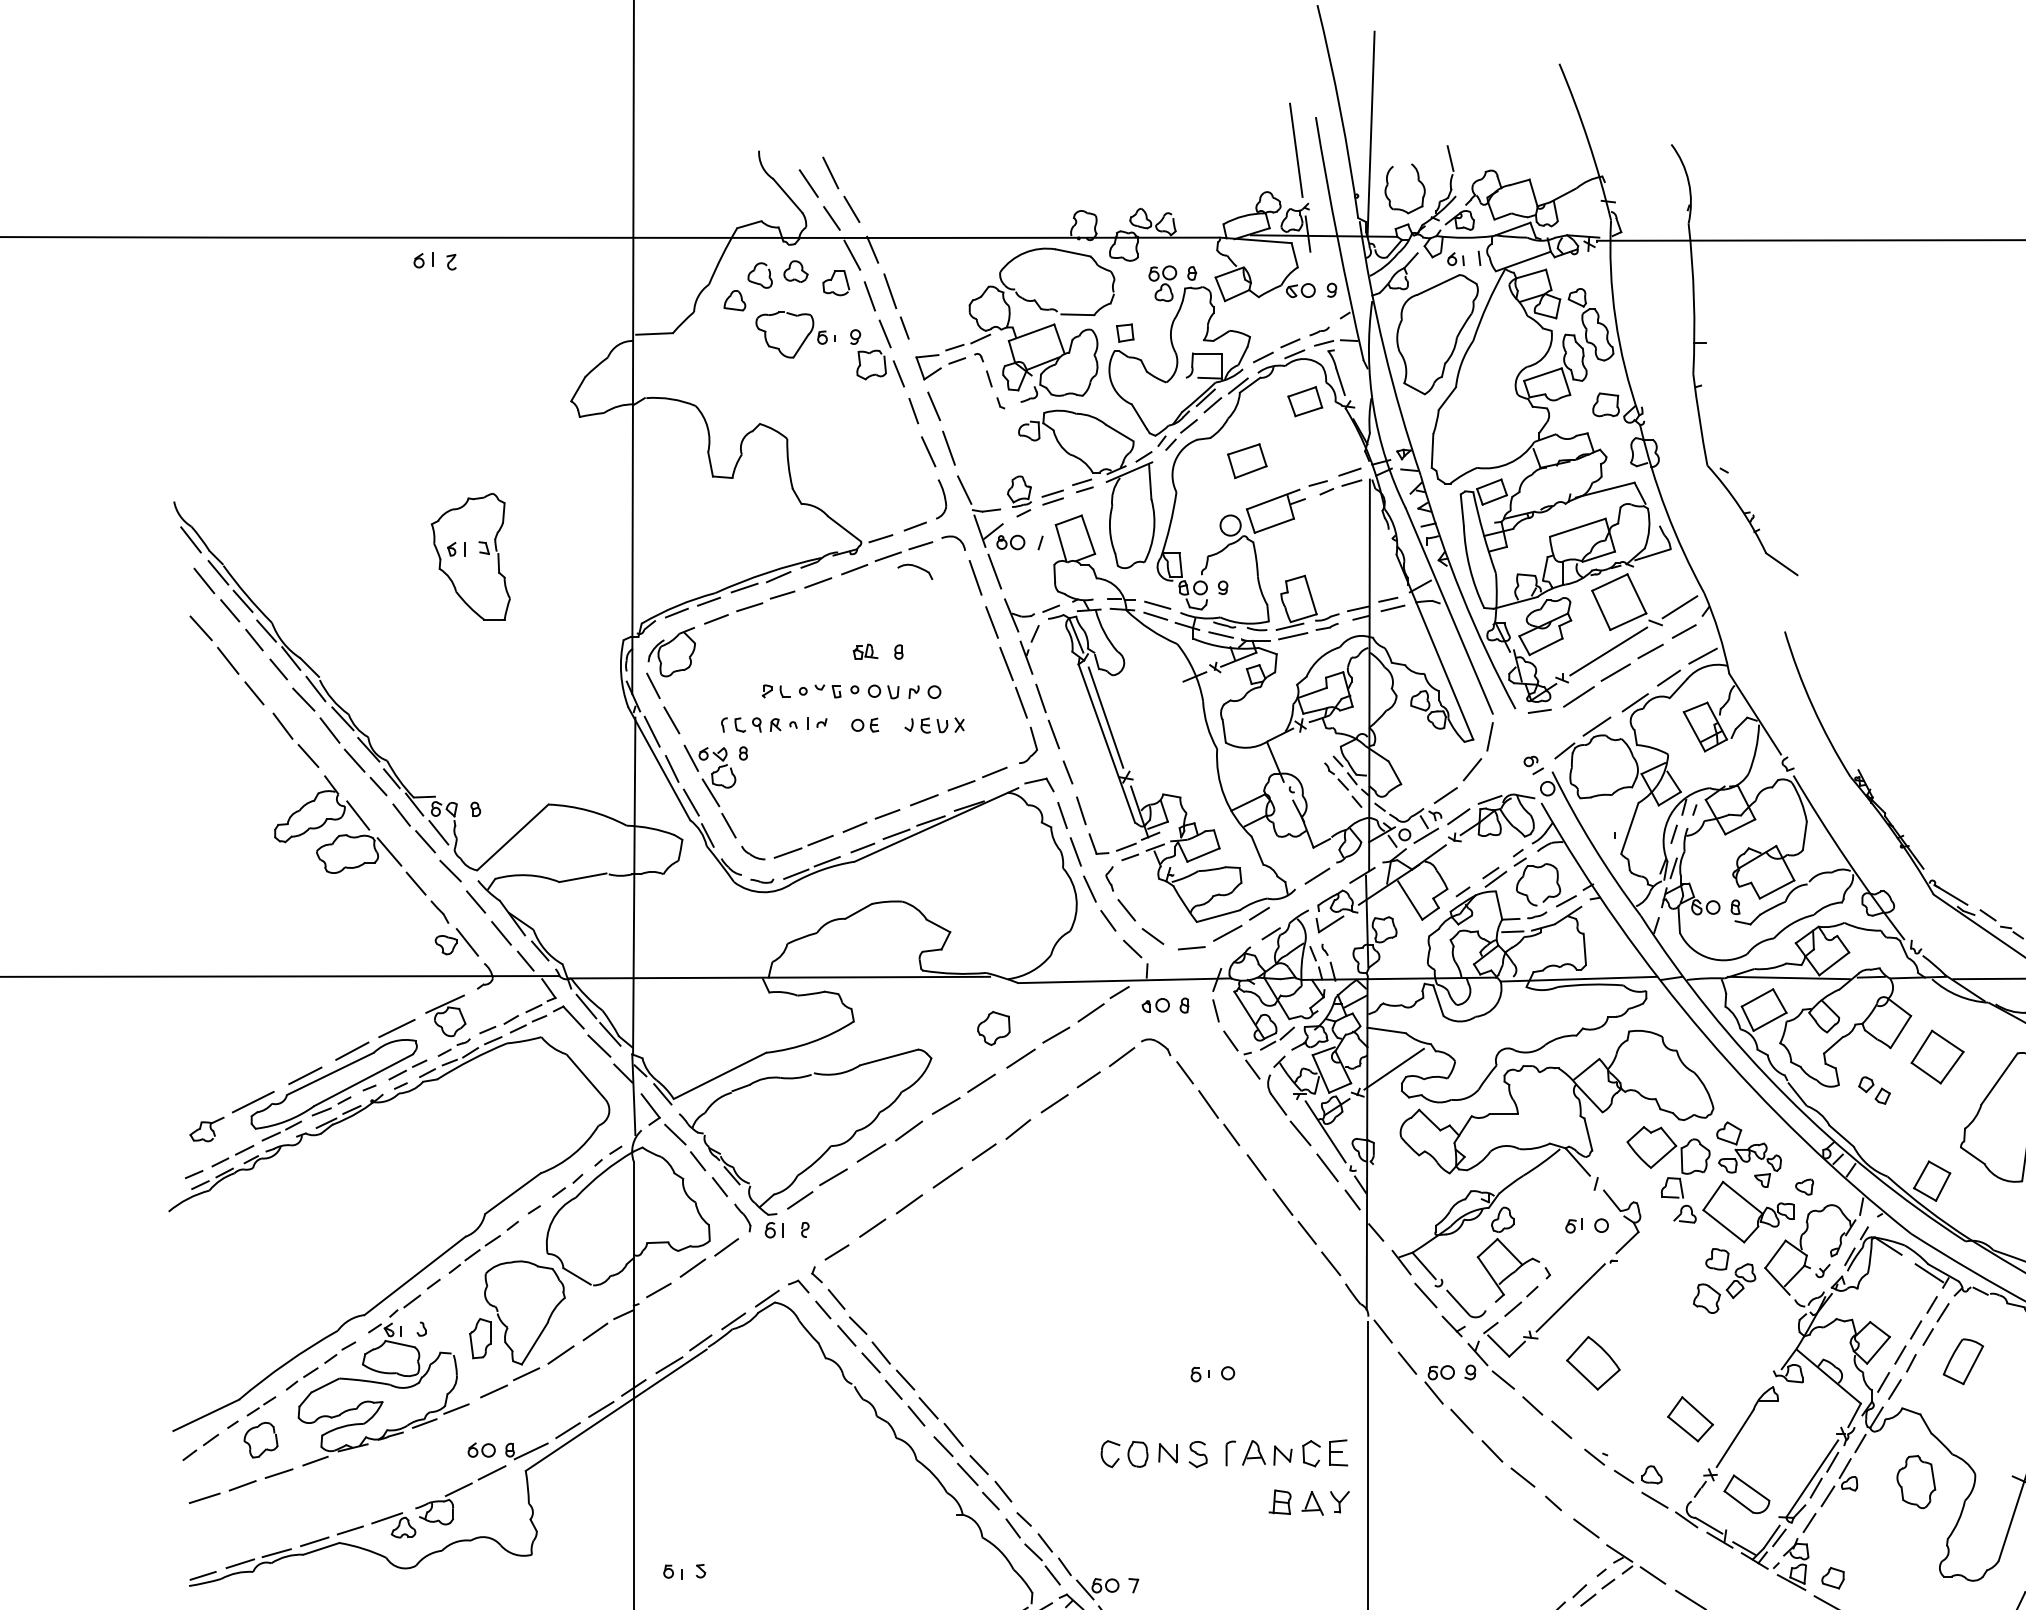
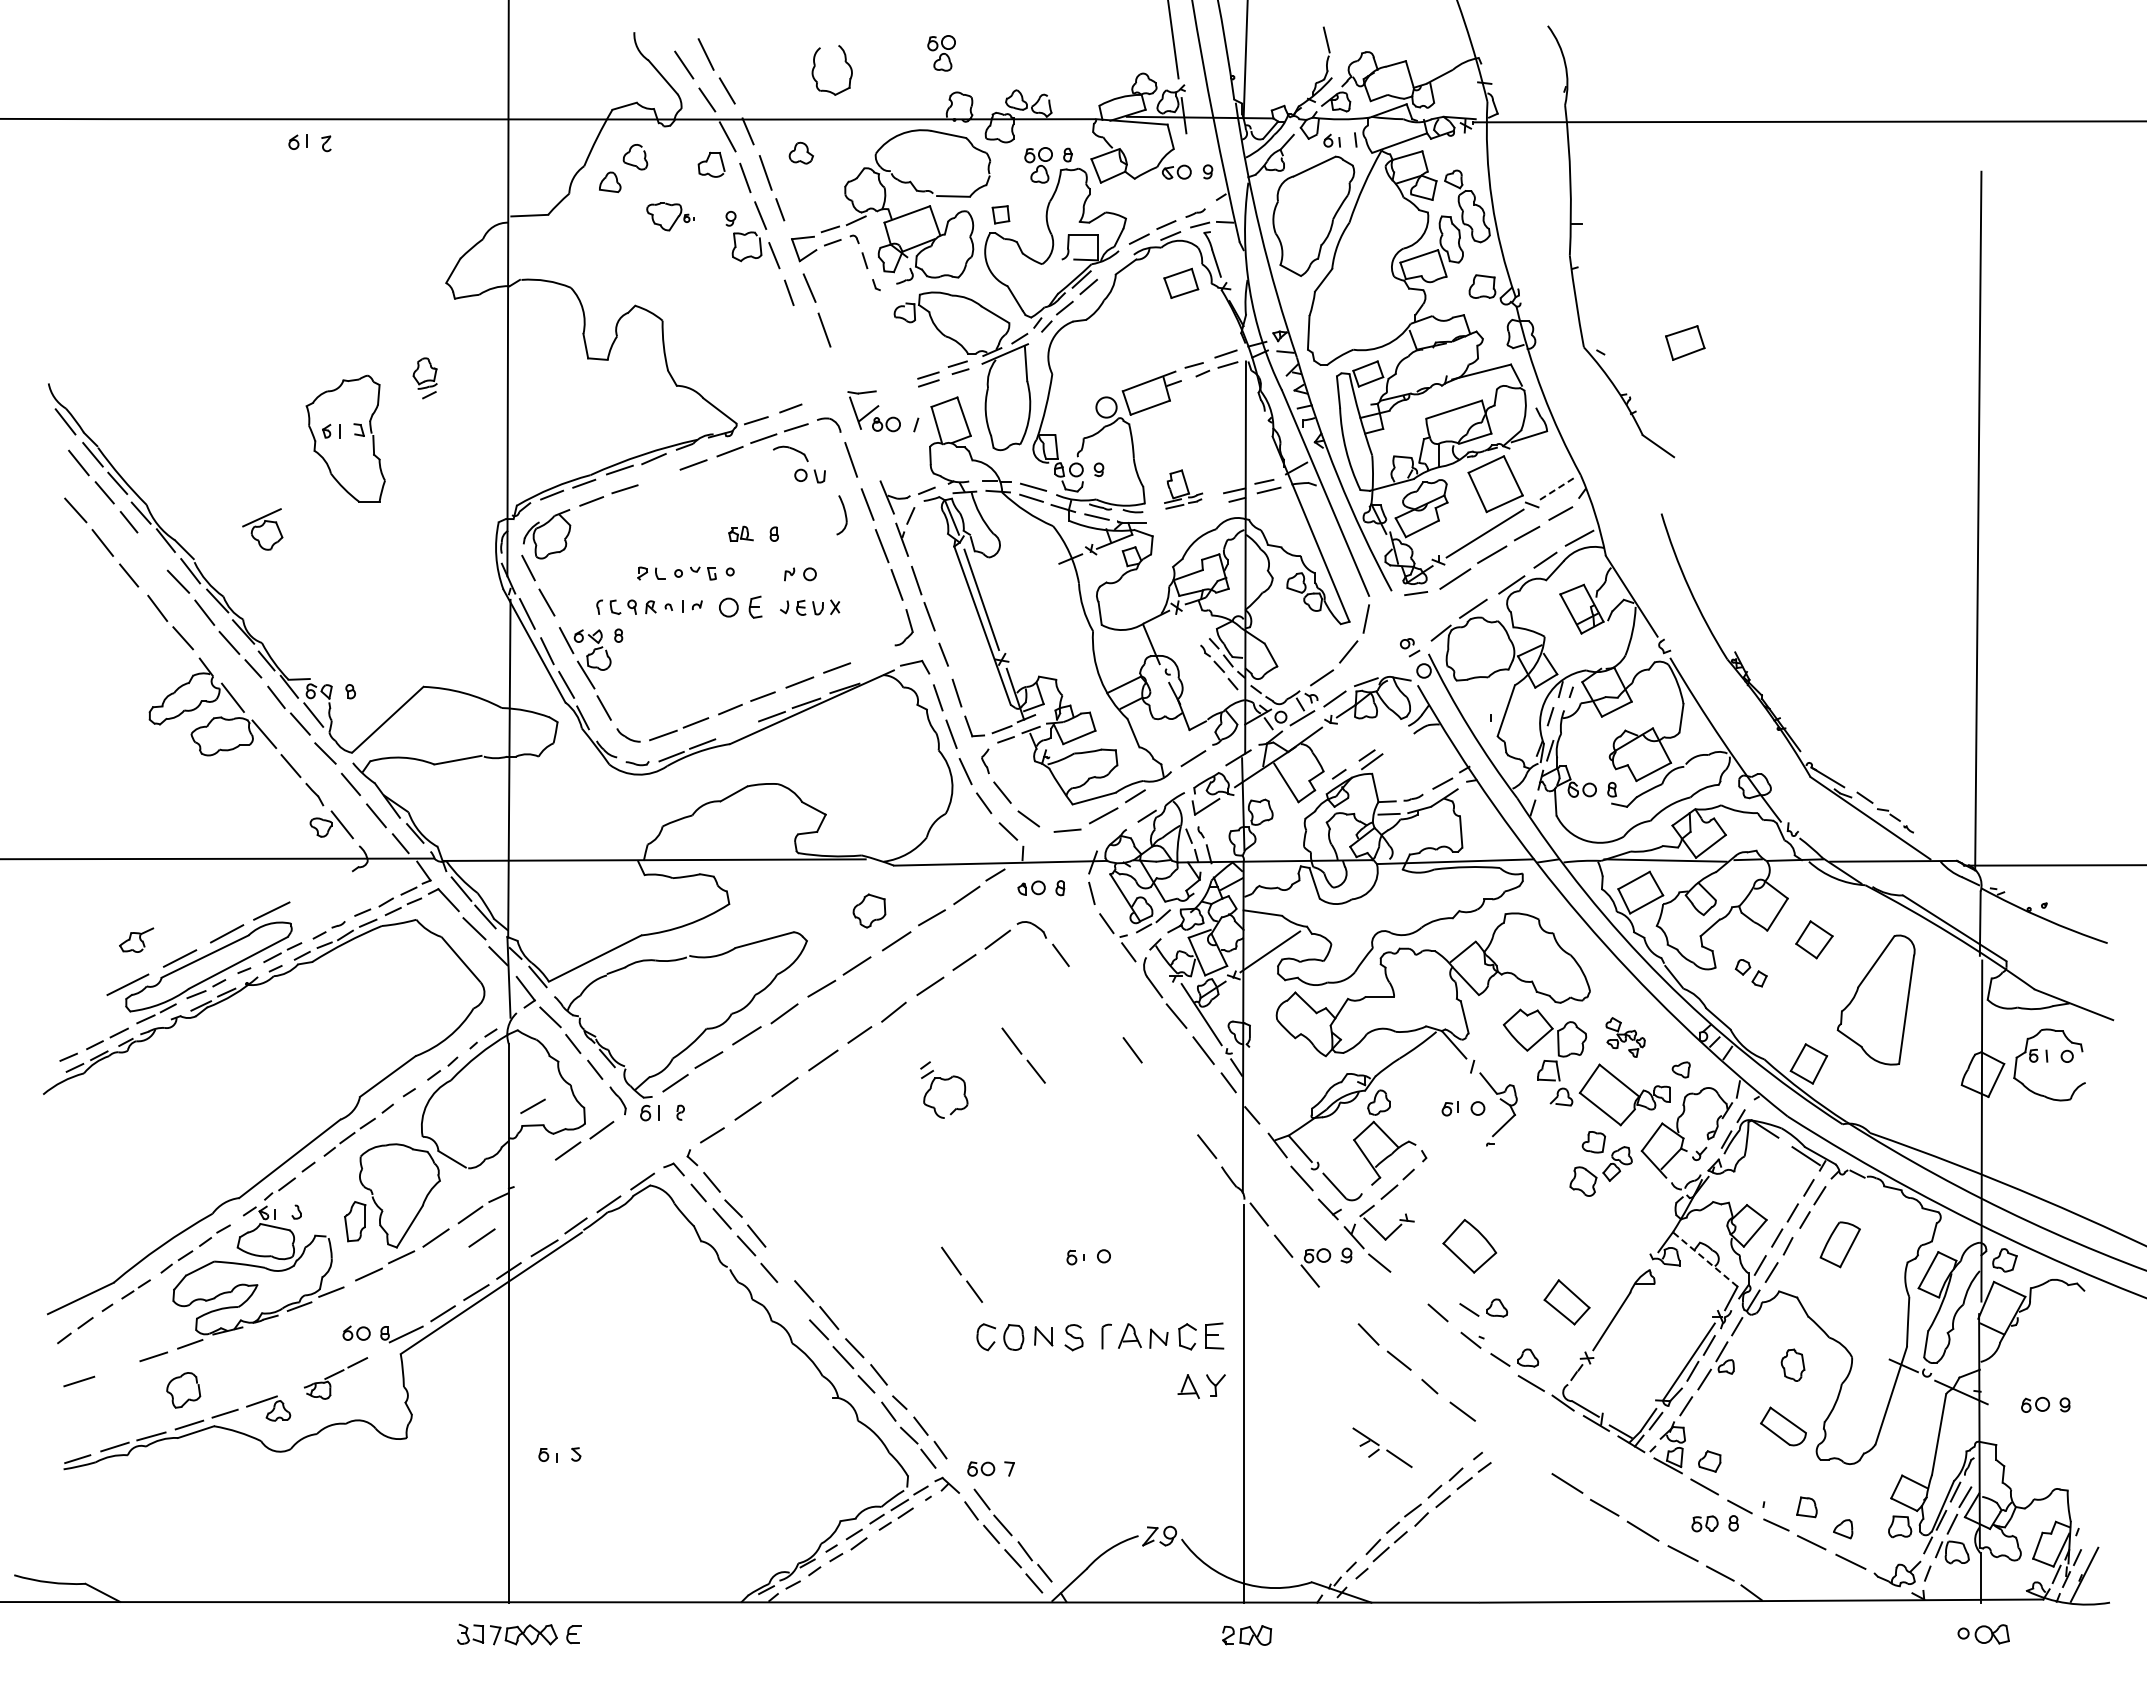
part: (1065, 172) -> (941, 53), added
part: (1417, 180) -> (844, 61), moved
part: (795, 270) -> (800, 152), moved
part: (795, 334) -> (670, 216), size x0.6
line: (1237, 385) -> (1113, 267), removed
line: (927, 451) -> (803, 333), removed
part: (1247, 460) -> (1685, 342), moved
line: (963, 489) -> (839, 371), removed
part: (1018, 496) -> (424, 378), moved
part: (940, 499) -> (841, 515), moved
line: (994, 571) -> (870, 453), removed
line: (782, 594) -> (657, 476), removed
part: (1307, 607) -> (1183, 489), size x0.6
line: (1680, 607) -> (1556, 489), solid -> dashed
line: (278, 669) -> (153, 551), removed
part: (883, 691) -> (809, 475), moved
part: (865, 725) -> (740, 607), size x1.6
line: (994, 772) -> (870, 654), removed
line: (862, 848) -> (737, 730), removed
part: (1537, 868) -> (944, 1080), moved
part: (445, 1015) -> (262, 529), moved
part: (1937, 1056) -> (1814, 939), size x0.7
part: (1218, 1117) -> (961, 1274), moved
part: (206, 1128) -> (136, 939), moved
part: (1748, 1154) -> (1625, 1037), size x0.6
part: (1294, 1216) -> (1023, 1055), moved
line: (658, 1289) -> (532, 1105), moved
line: (1570, 1297) -> (1446, 1180), removed
line: (606, 1354) -> (481, 1237), added
line: (1828, 1376) -> (1705, 1259), solid -> dashed
line: (905, 1379) -> (780, 1262), removed
line: (1532, 1405) -> (1408, 1288), removed
line: (916, 1415) -> (791, 1298), removed
line: (1461, 1420) -> (1337, 1303), removed
part: (1607, 1424) -> (1483, 1307), added
part: (260, 1440) -> (183, 1390), moved
part: (1915, 1482) -> (1792, 1365), size x0.6
line: (242, 1485) -> (117, 1368), removed
part: (1746, 1494) -> (1783, 1426), moved
part: (460, 1495) -> (335, 1378), size x0.7
part: (1279, 1502) -> (1155, 1385), removed
part: (1636, 1564) -> (1382, 1447), moved
line: (1084, 1589) -> (960, 1472), removed

